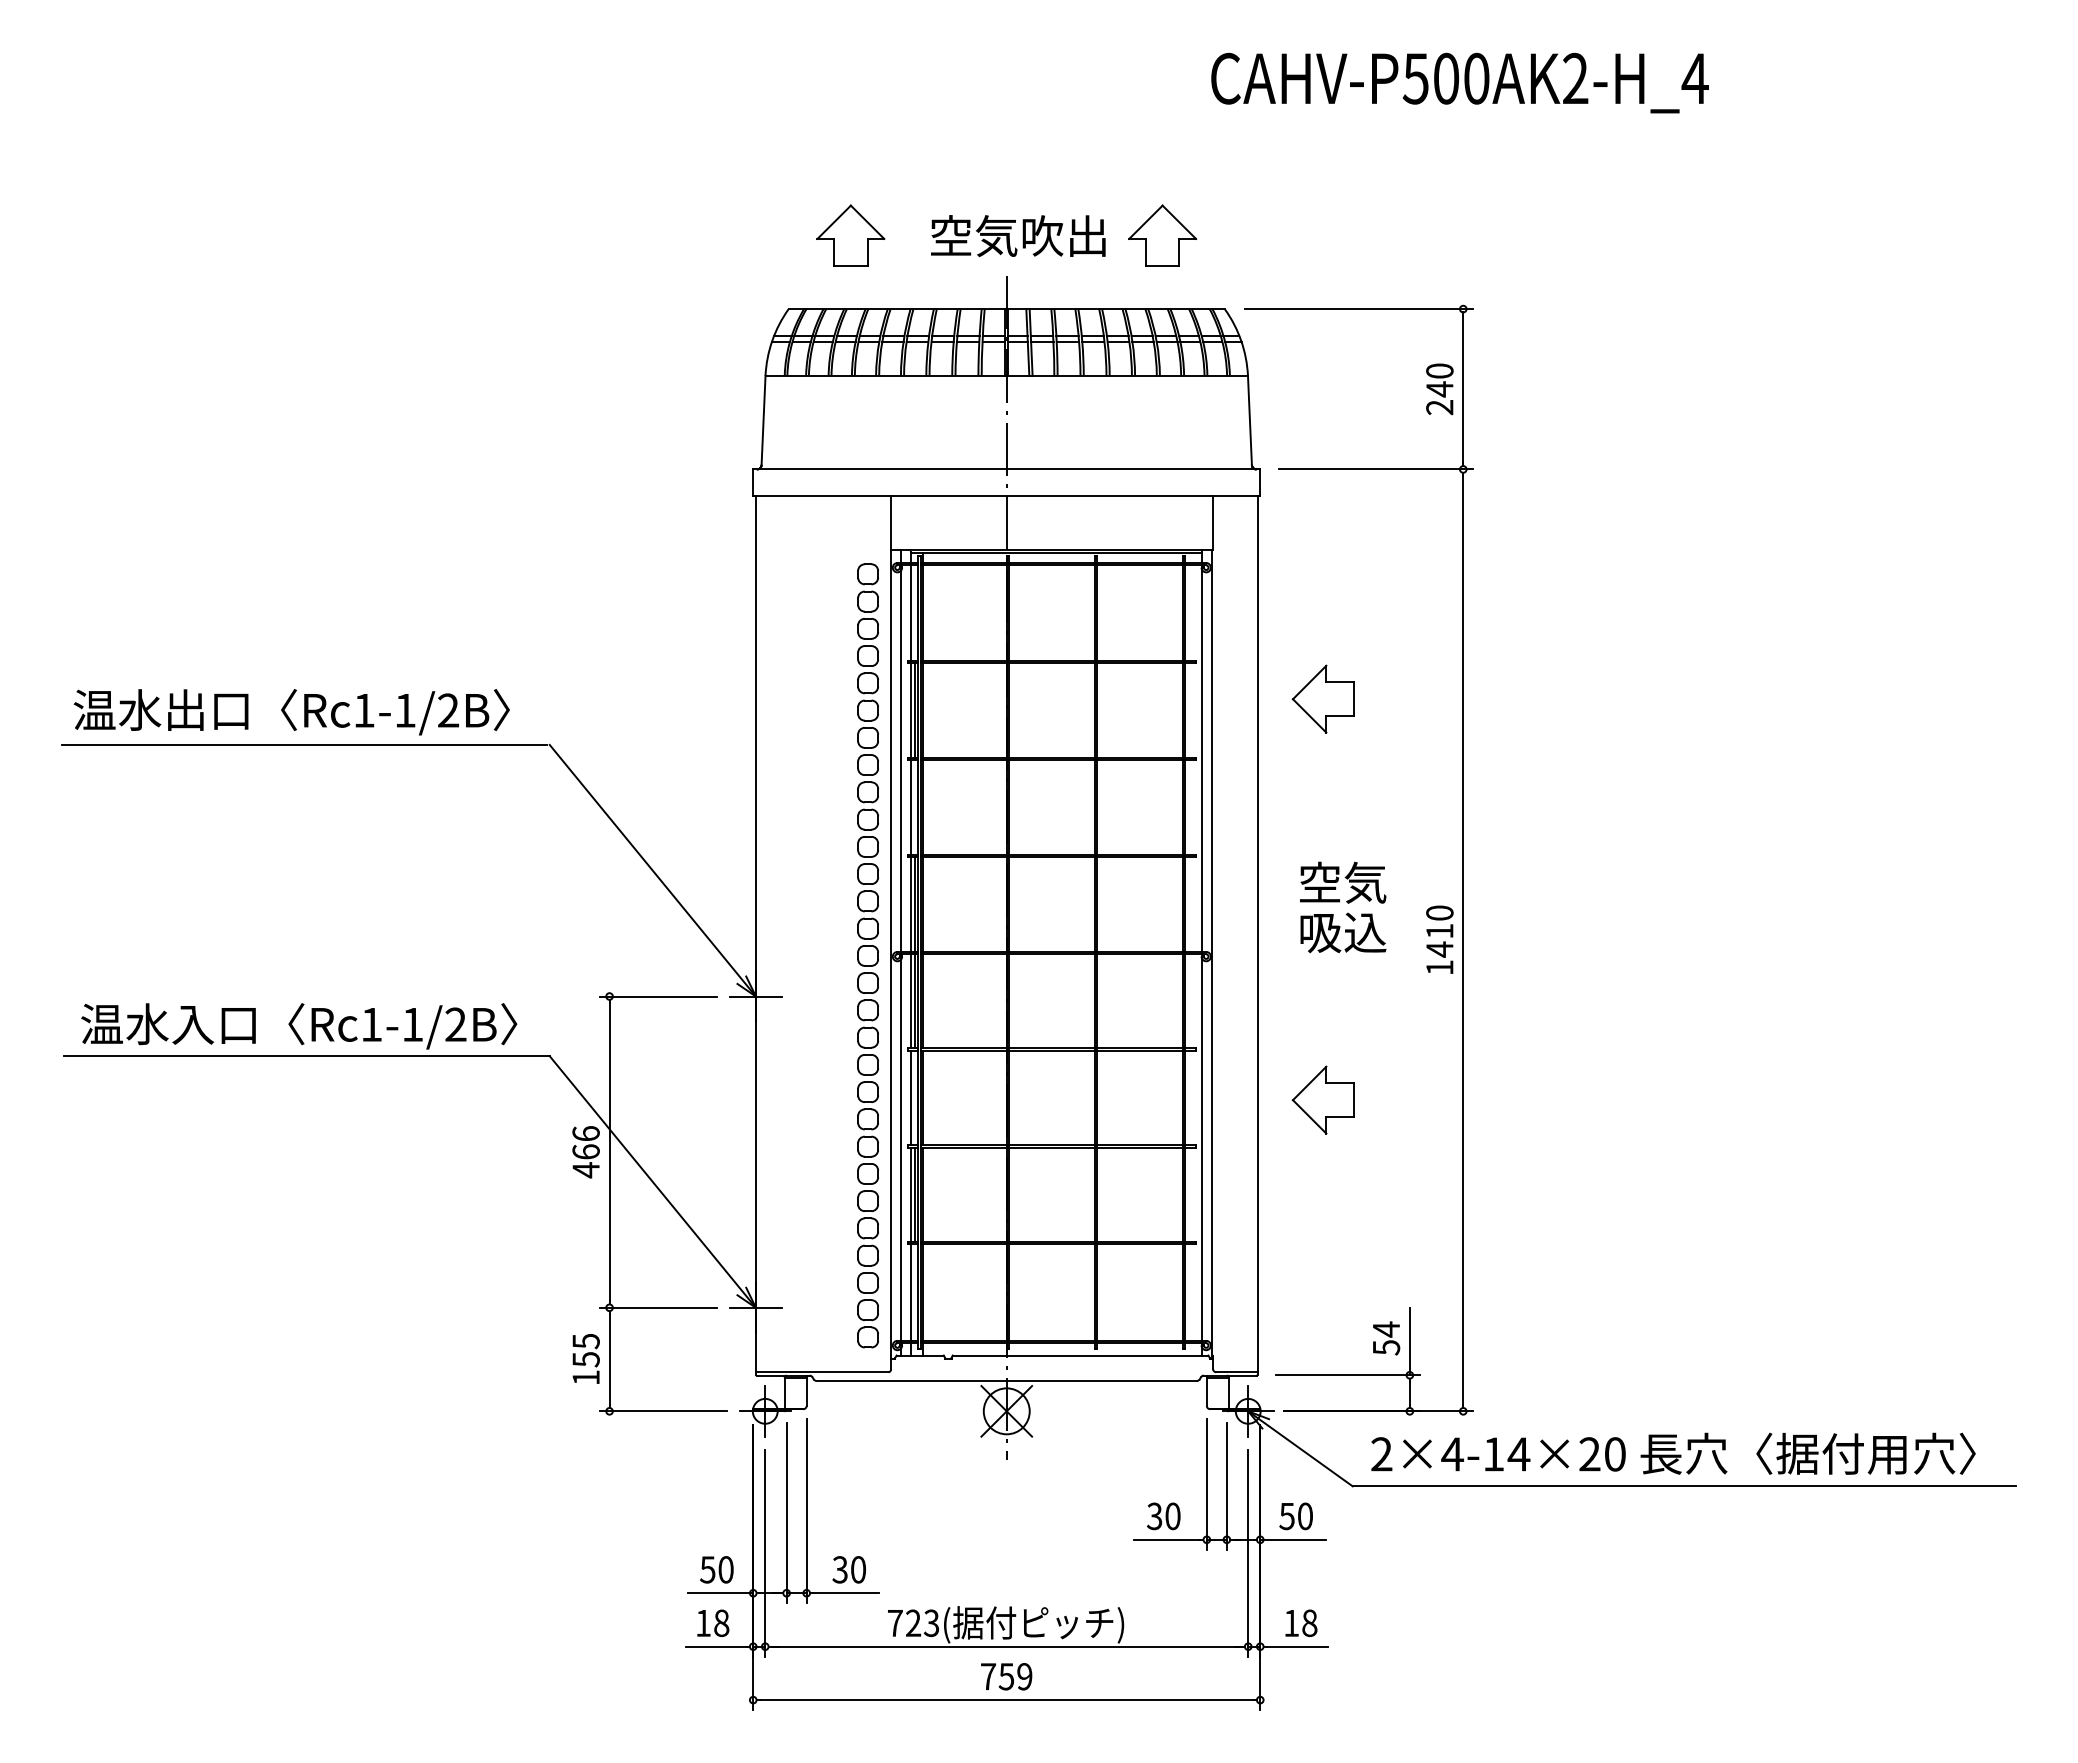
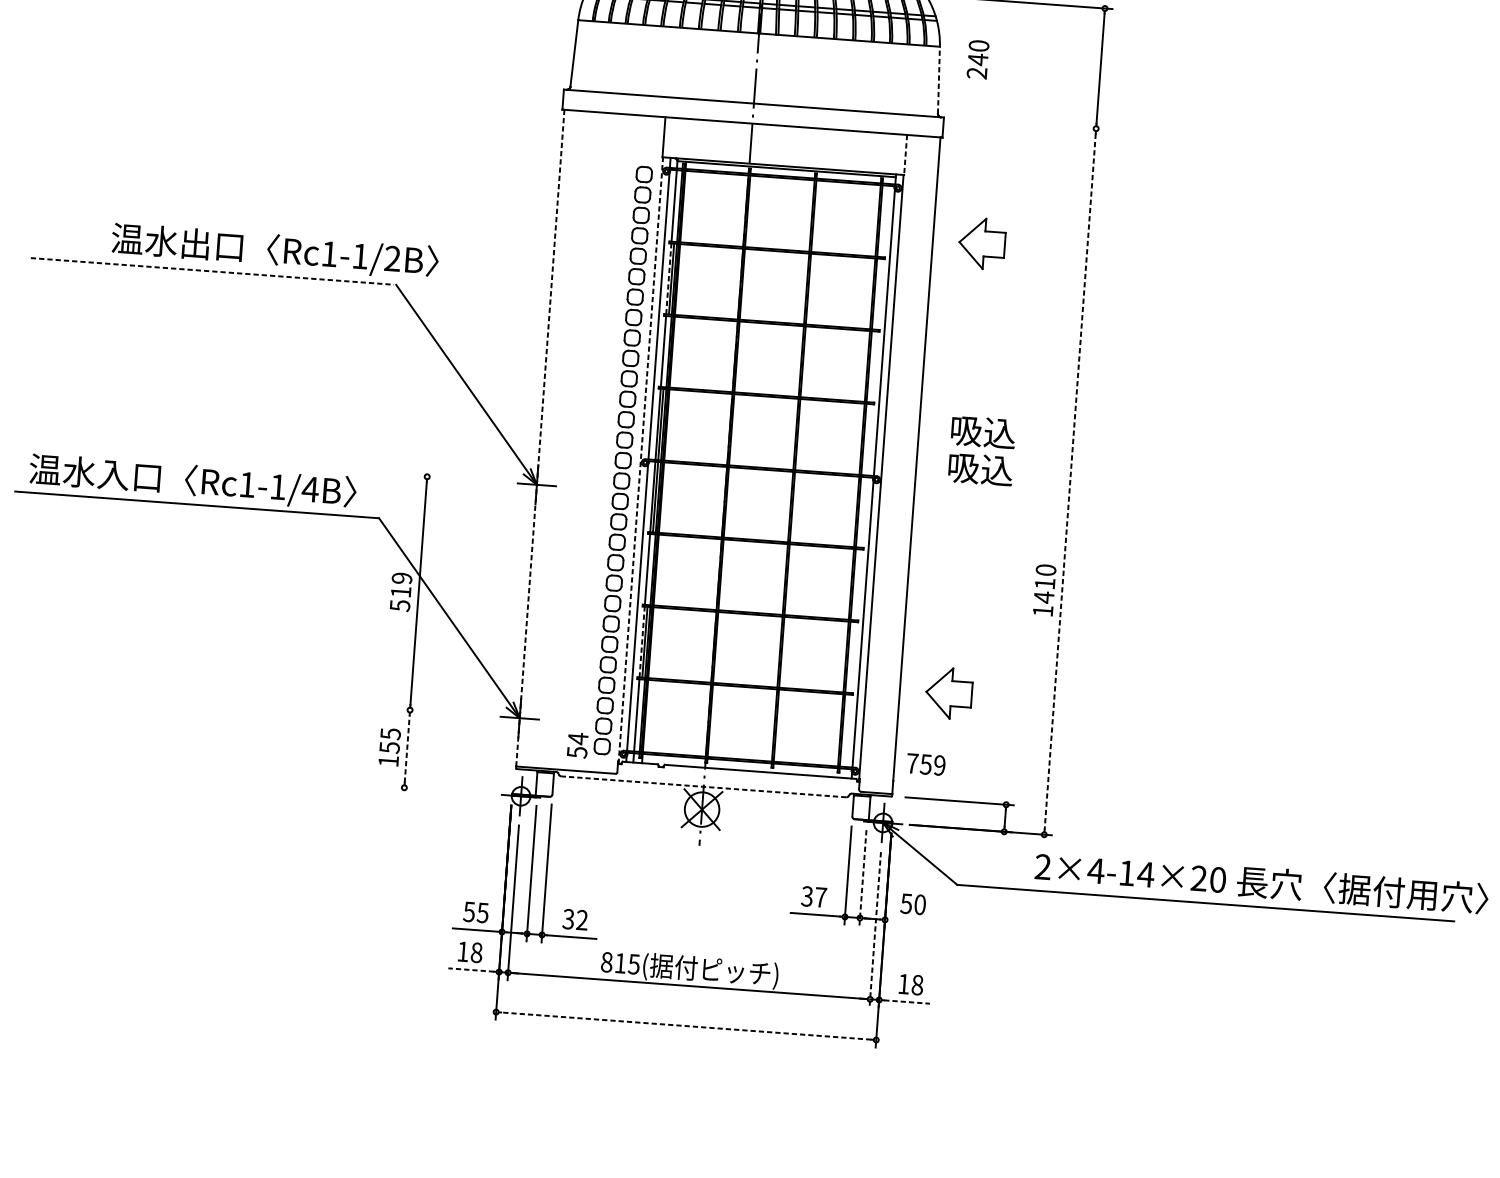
text: (1439, 389) -> (977, 59), moved
line: (1249, 420) -> (938, 80), solid -> dashed
line: (1375, 469) -> (1030, 123), removed
line: (1213, 522) -> (906, 154), solid -> dashed
part: (1322, 698) -> (981, 243), moved
line: (910, 709) -> (668, 278), solid -> dashed
text: (291, 712) -> (274, 251), moved
line: (305, 744) -> (213, 271), solid -> dashed
text: (1343, 882) -> (983, 431), 空気 -> 吸込
line: (755, 934) -> (540, 438), solid -> dashed
text: (1439, 939) -> (1044, 589), moved
line: (1463, 940) -> (1070, 481), solid -> dashed
line: (891, 954) -> (640, 460), solid -> dashed
line: (657, 996) -> (463, 479), removed
text: (455, 1024) -> (310, 489), Rc1-1/2B -> Rc1-1/4B
part: (1322, 1099) -> (948, 692), moved
text: (585, 1152) -> (400, 592), 466 -> 519
line: (910, 1194) -> (641, 641), solid -> dashed
line: (657, 1307) -> (446, 712), removed
text: (1386, 1338) -> (577, 745), moved
line: (1409, 1341) -> (1007, 779), removed
line: (609, 1359) -> (407, 748), solid -> dashed
line: (1006, 1380) -> (703, 786), solid -> dashed
line: (663, 1411) -> (444, 790), removed
text: (1673, 1453) -> (1261, 882), moved
line: (1226, 1486) -> (862, 878), solid -> dashed
text: (1172, 1516) -> (820, 897), 30 -> 37
line: (1292, 1539) -> (909, 921), removed
line: (1248, 1553) -> (875, 929), solid -> dashed
text: (725, 1569) -> (482, 912), 50 -> 55
text: (858, 1569) -> (582, 920), 30 -> 32
text: (913, 1623) -> (620, 963), 723( -> 815(
line: (716, 1646) -> (471, 969), solid -> dashed
line: (1297, 1646) -> (907, 1001), solid -> dashed
text: (1006, 1676) -> (926, 764), moved
line: (1006, 1700) -> (685, 1026), solid -> dashed

